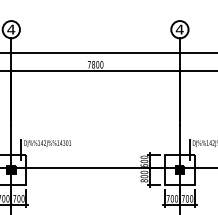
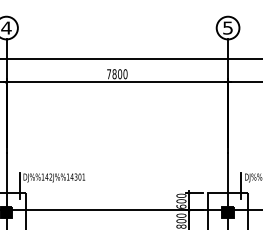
text: (179, 29) -> (227, 27), 4 -> 5

